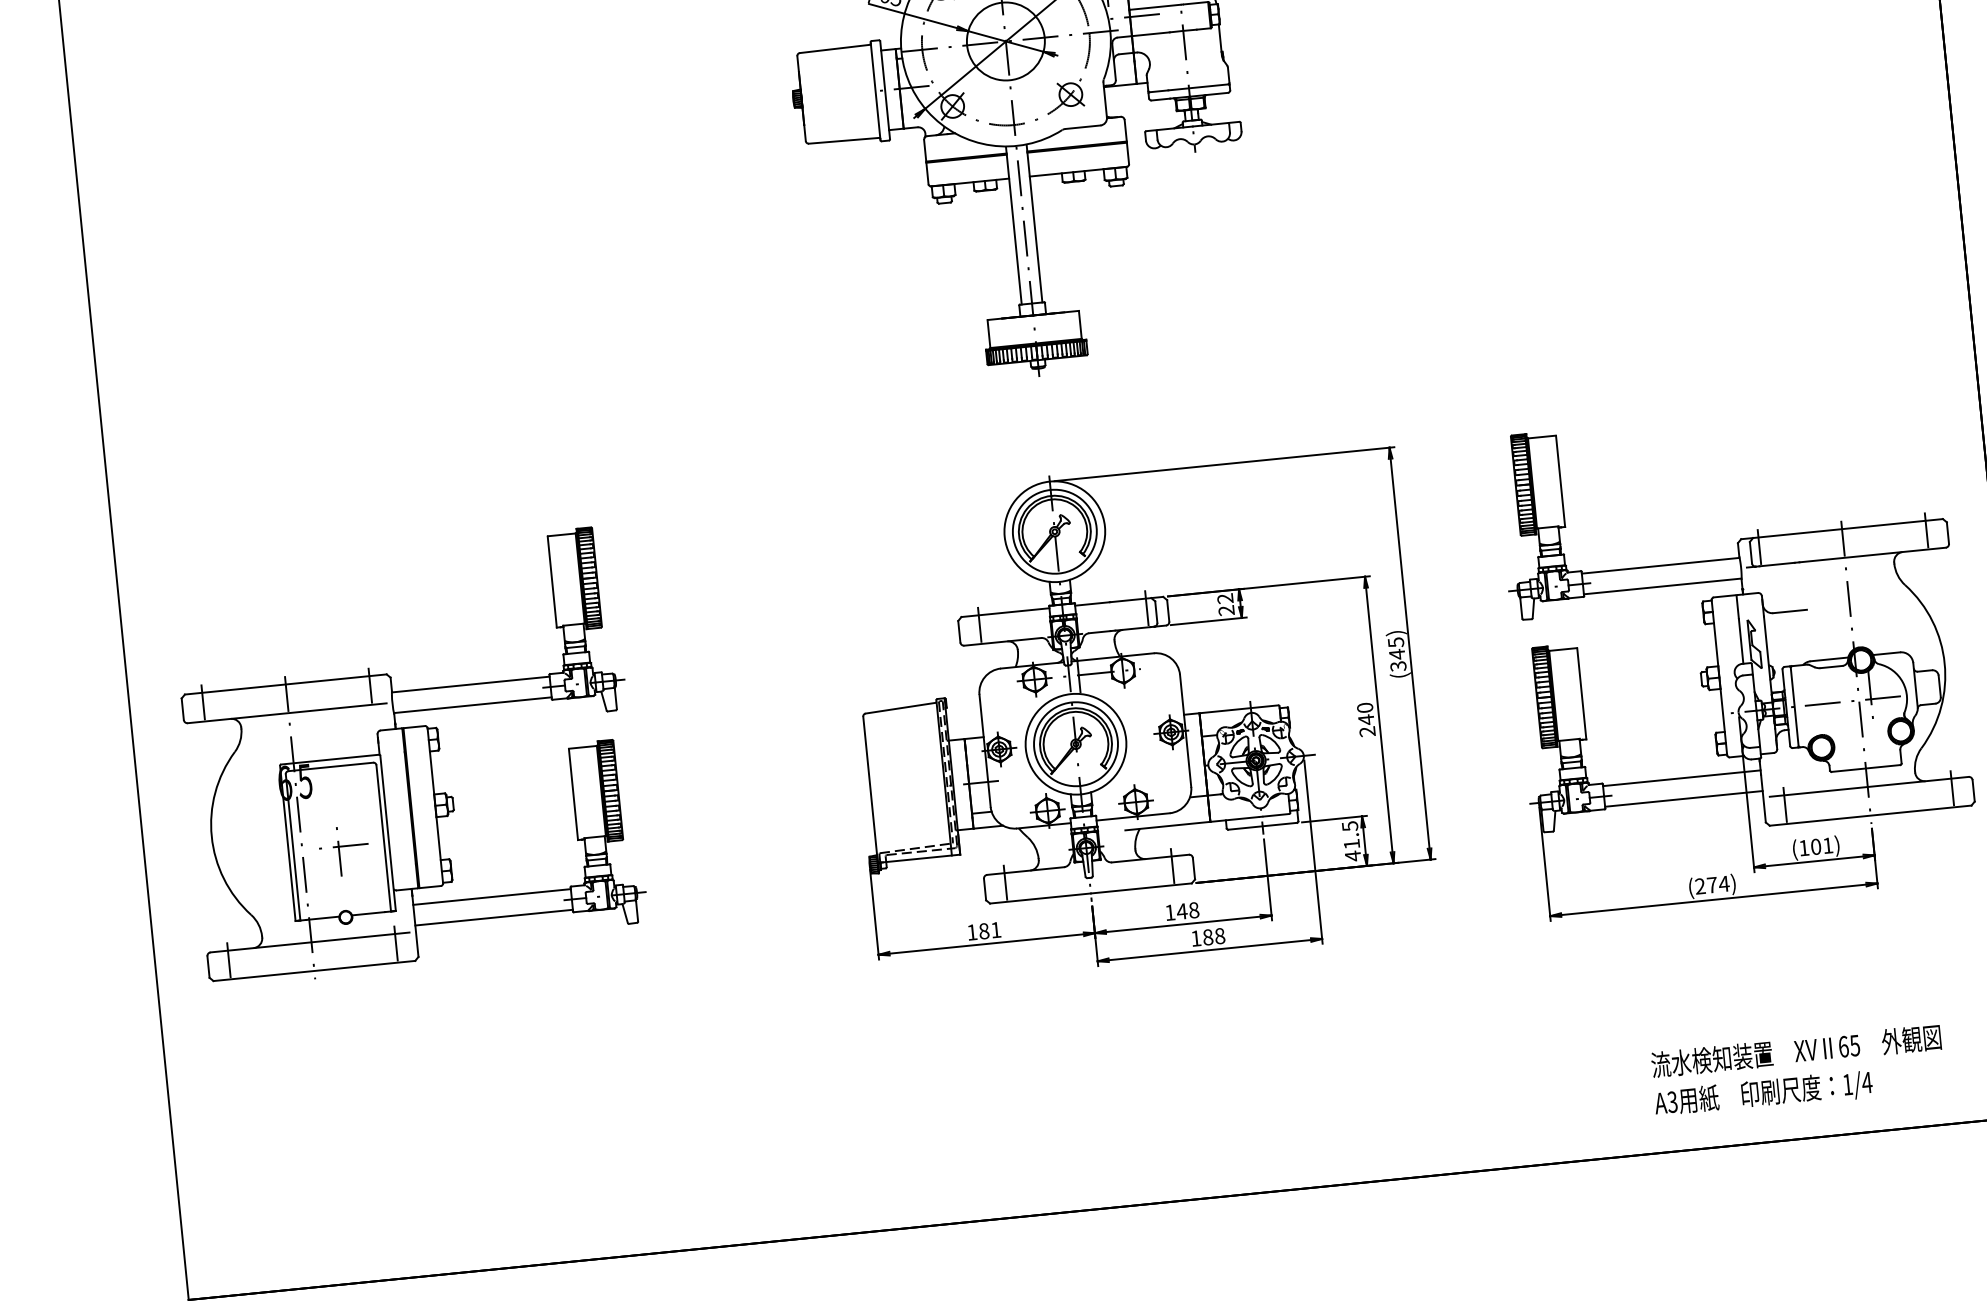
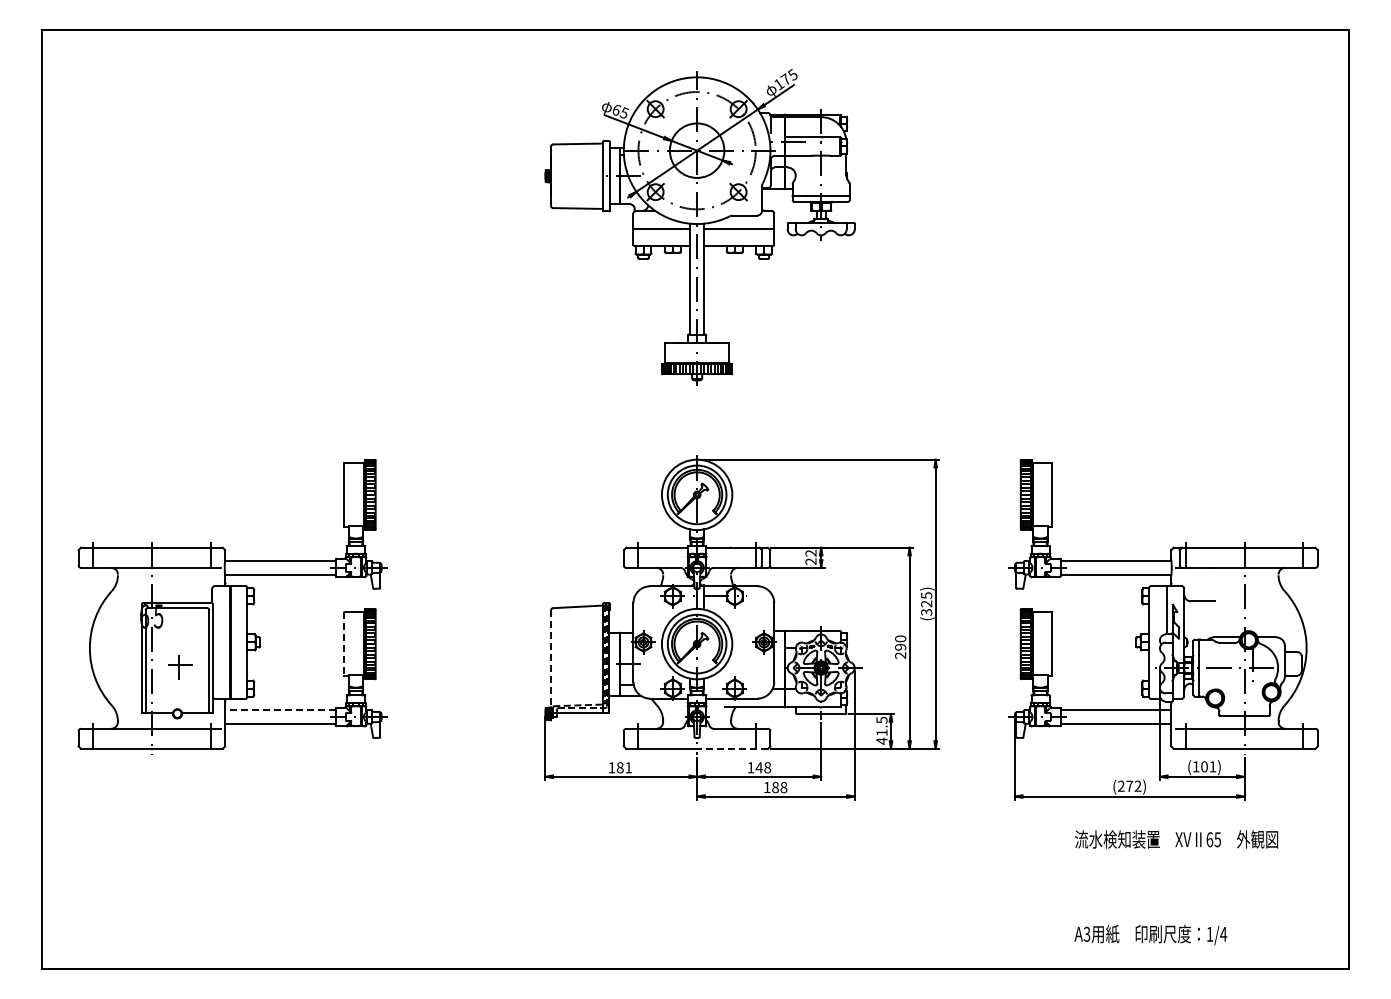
text: (1396, 653) -> (926, 603), (345) -> (325)
text: (1366, 720) -> (900, 647), 240 -> 290
line: (871, 791) -> (551, 662), solid -> dashed
line: (573, 794) -> (344, 644), solid -> dashed
part: (343, 850) -> (180, 667), size x0.7
text: (1723, 883) -> (1137, 785), (274) -> (272)
line: (1141, 887) -> (732, 748), solid -> dashed
line: (491, 896) -> (280, 709), solid -> dashed
text: (1796, 1051) -> (1176, 839), moved

